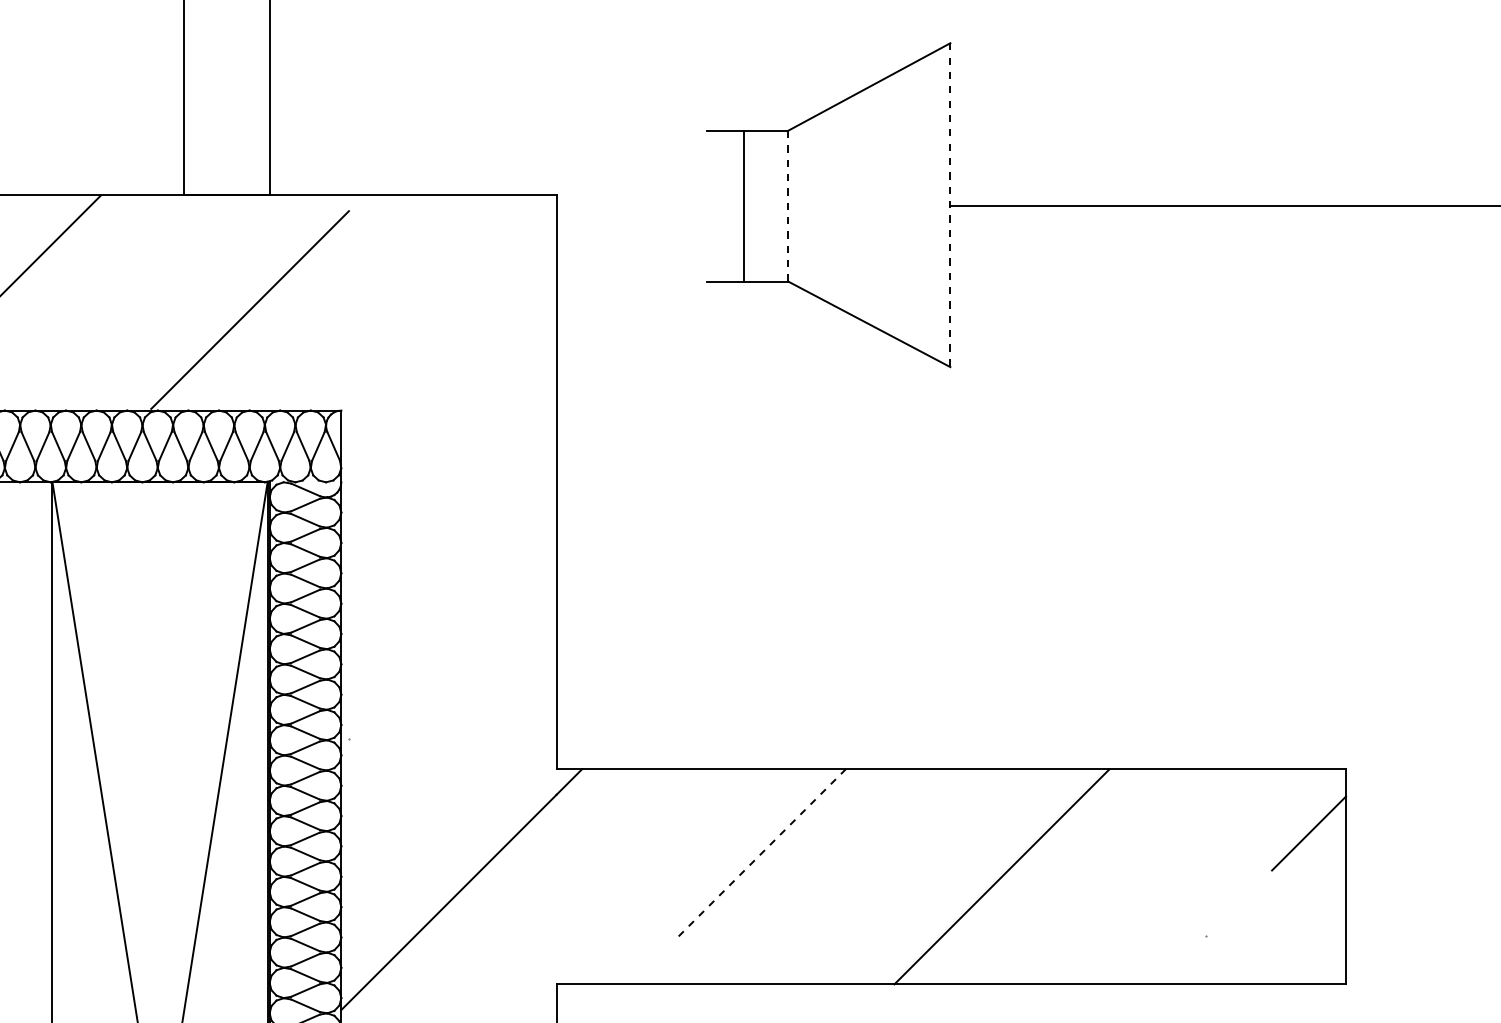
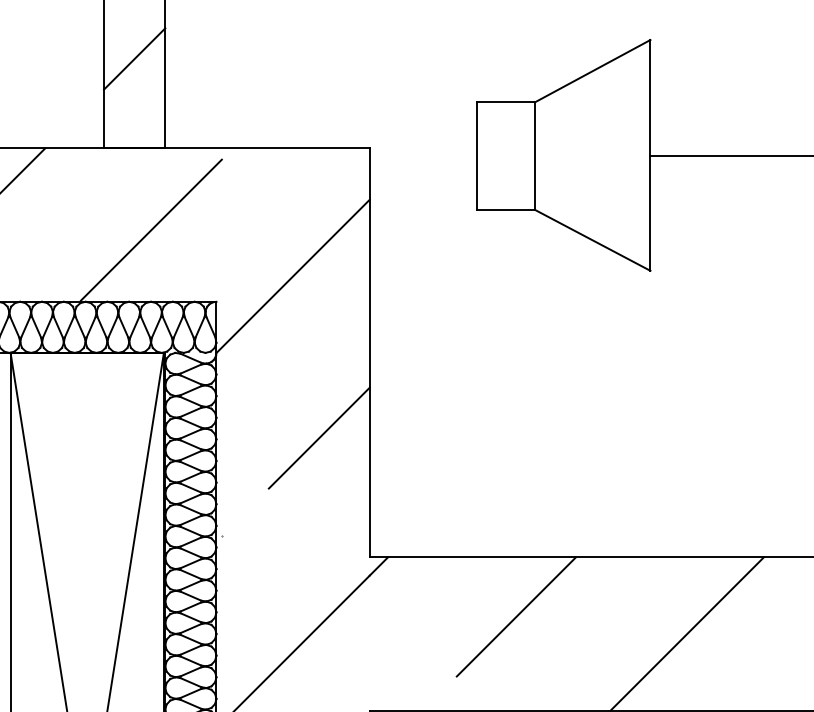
line: (226, 69) -> (134, 58), added
line: (744, 205) -> (477, 155), moved
line: (788, 205) -> (535, 155), dashed -> solid
line: (950, 205) -> (650, 155), dashed -> solid
line: (448, 374) -> (292, 276), added
line: (485, 601) -> (319, 437), added
line: (762, 852) -> (516, 616), dashed -> solid

